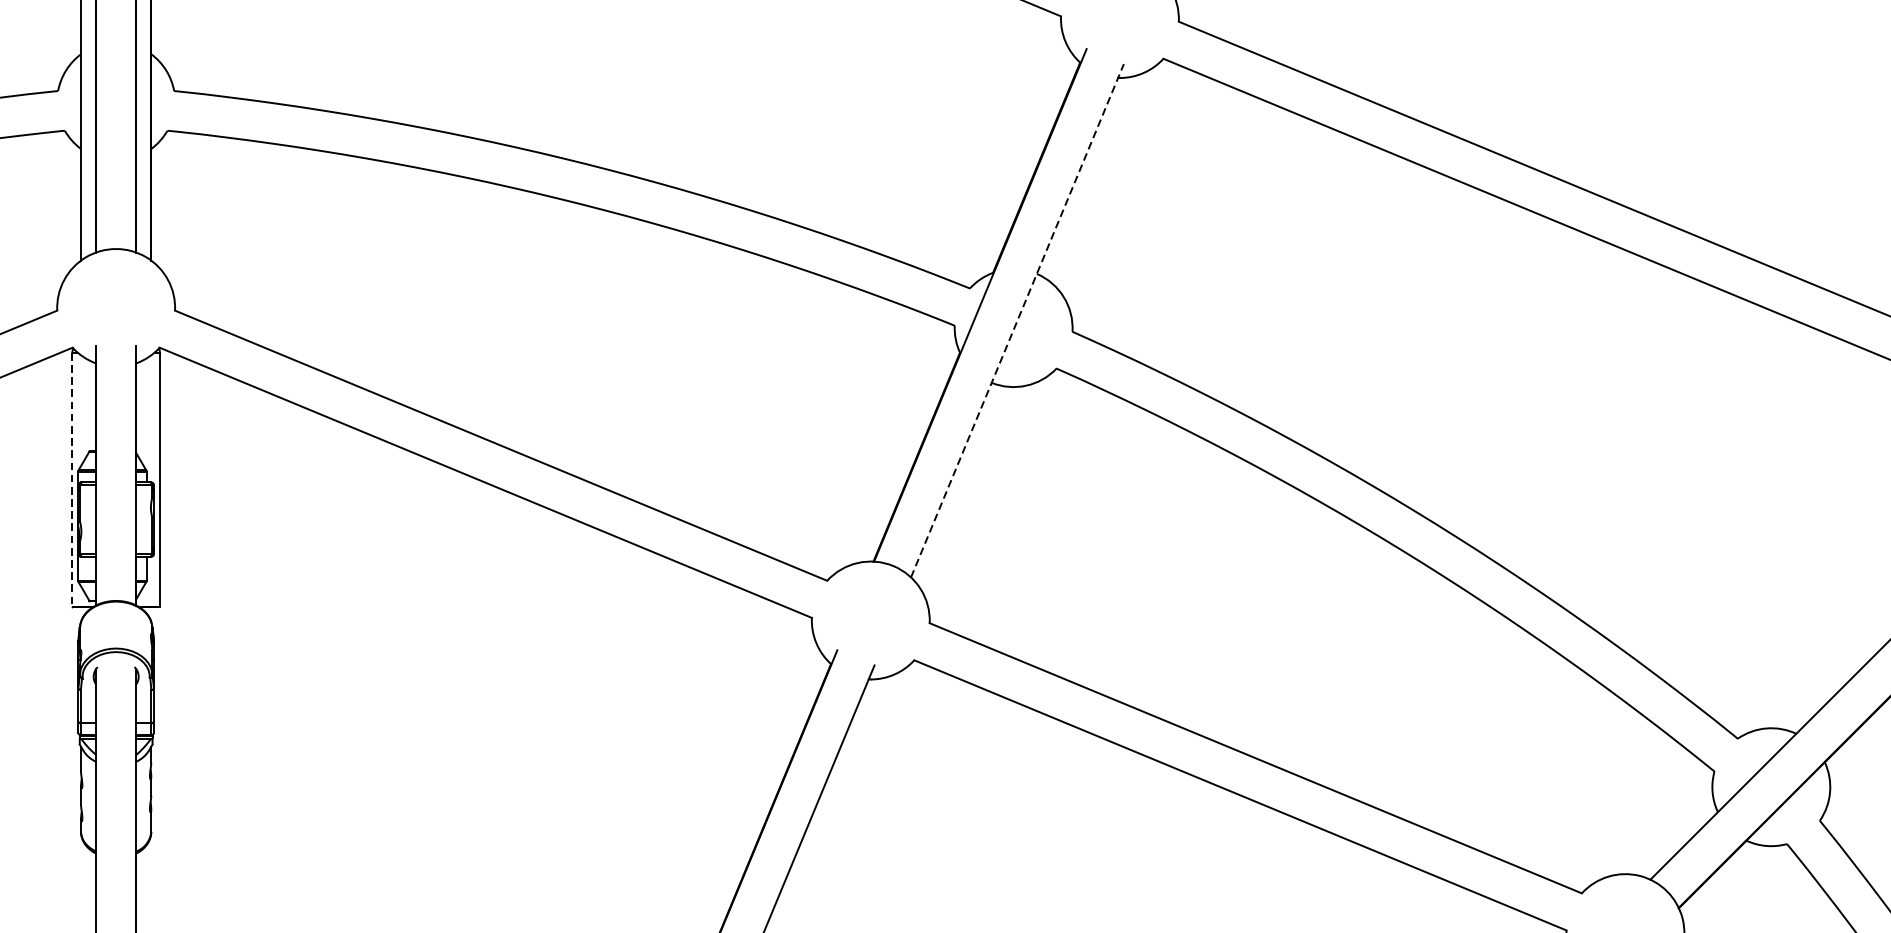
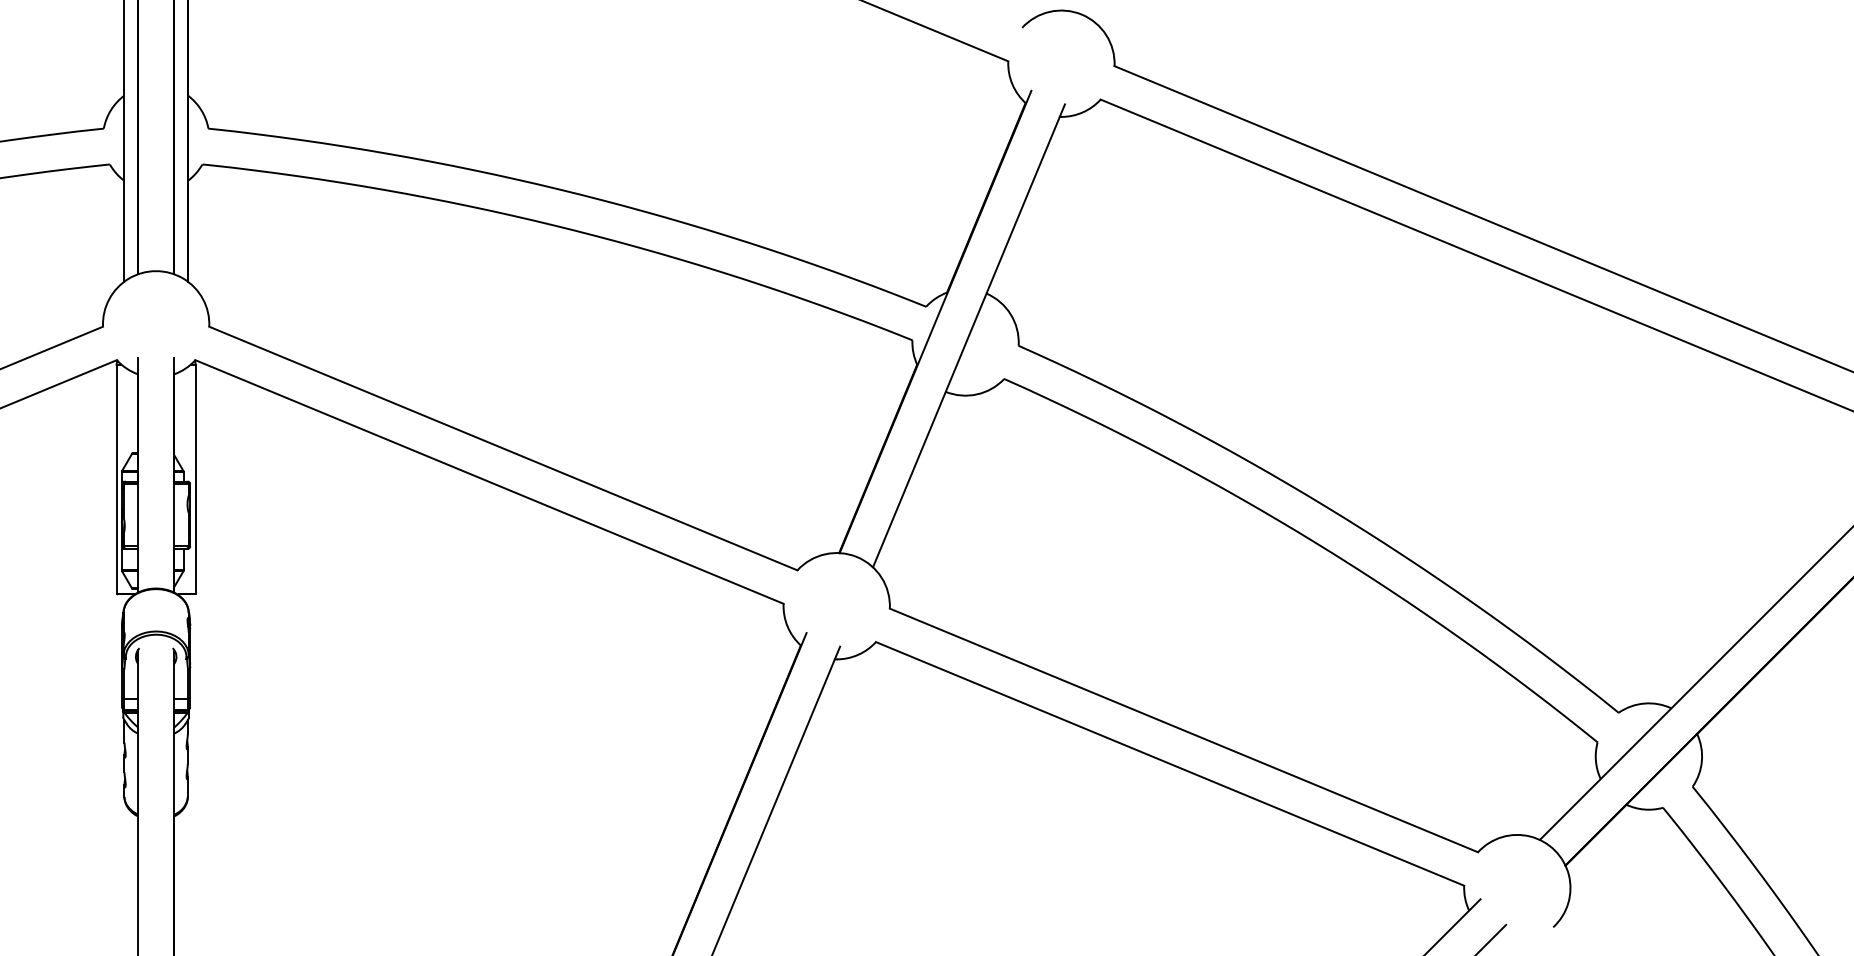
line: (1018, 320) -> (969, 335), dashed -> solid
line: (72, 480) -> (116, 479), dashed -> solid

